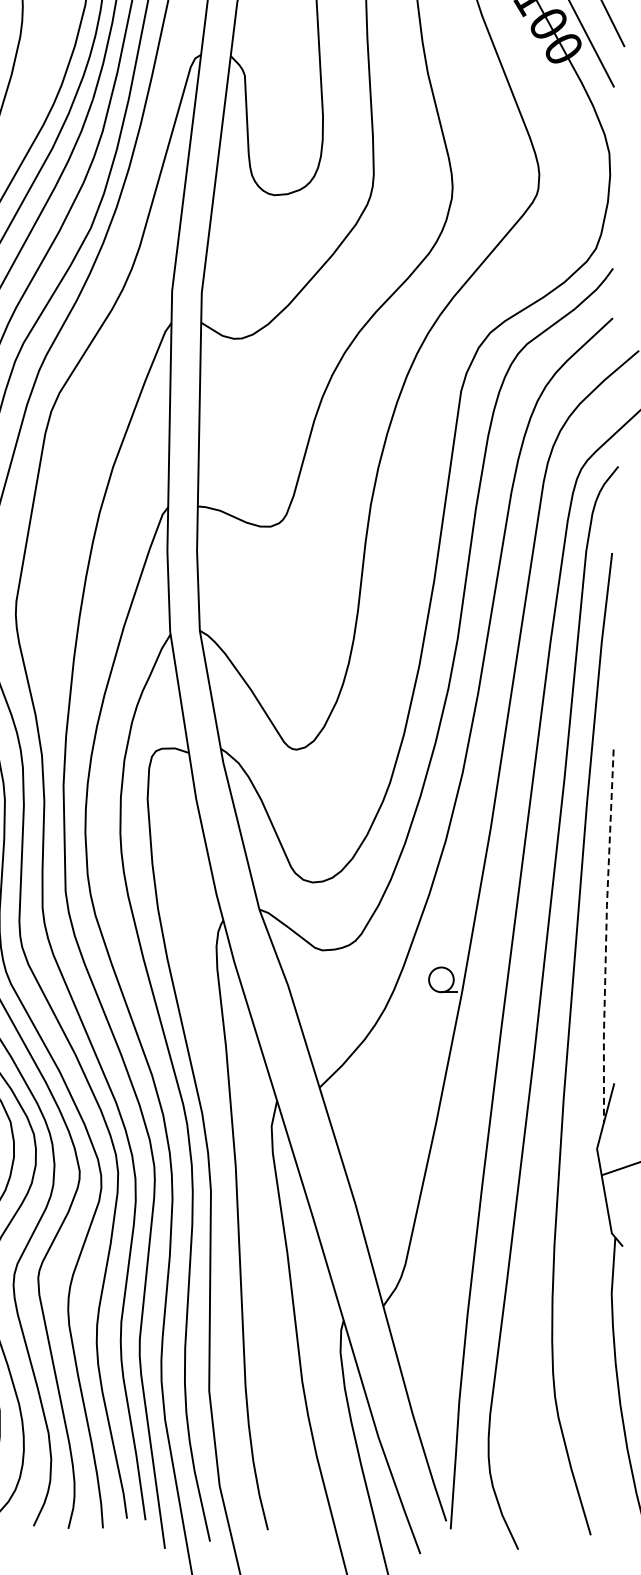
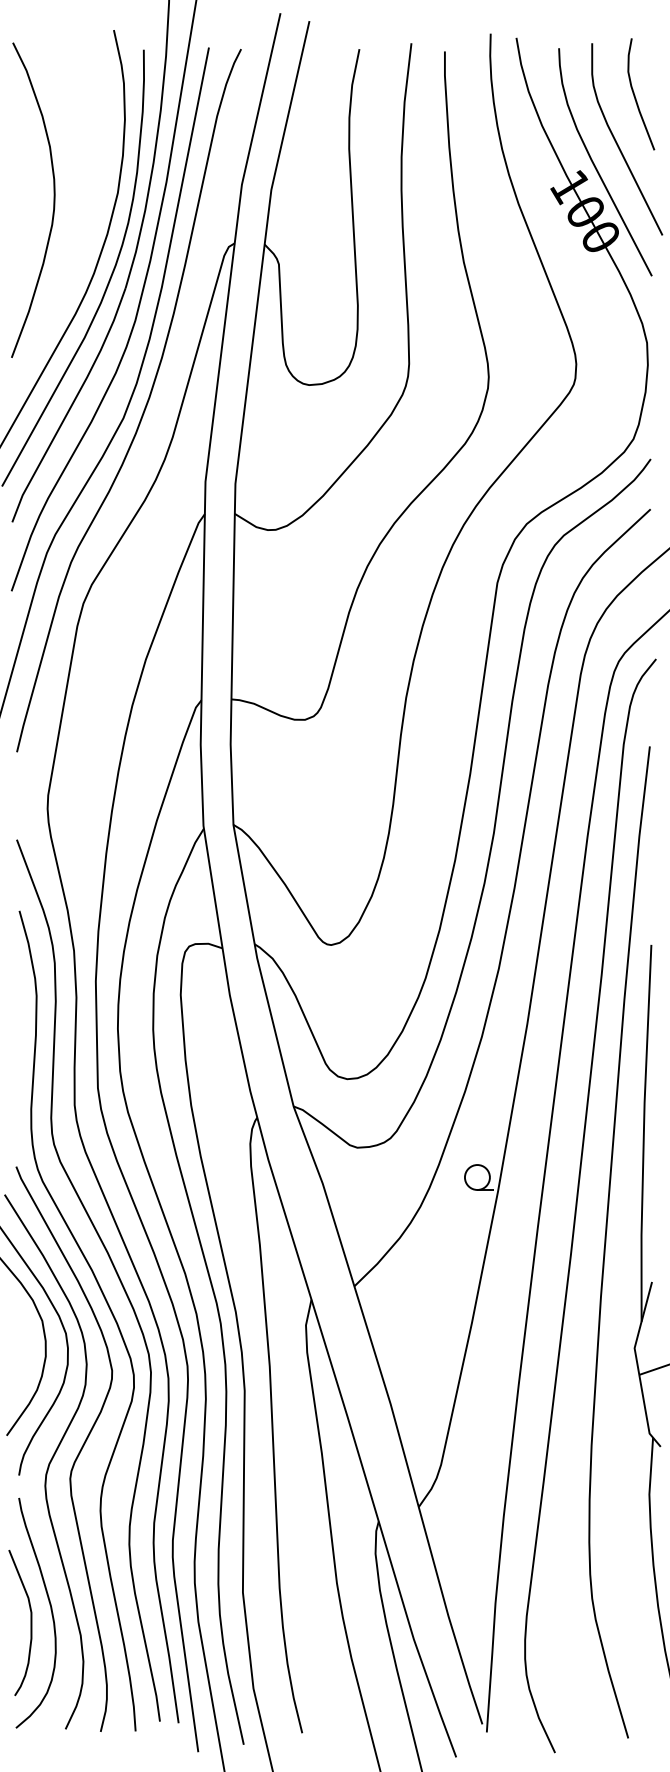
line: (605, 936) -> (643, 1133), dashed -> solid

